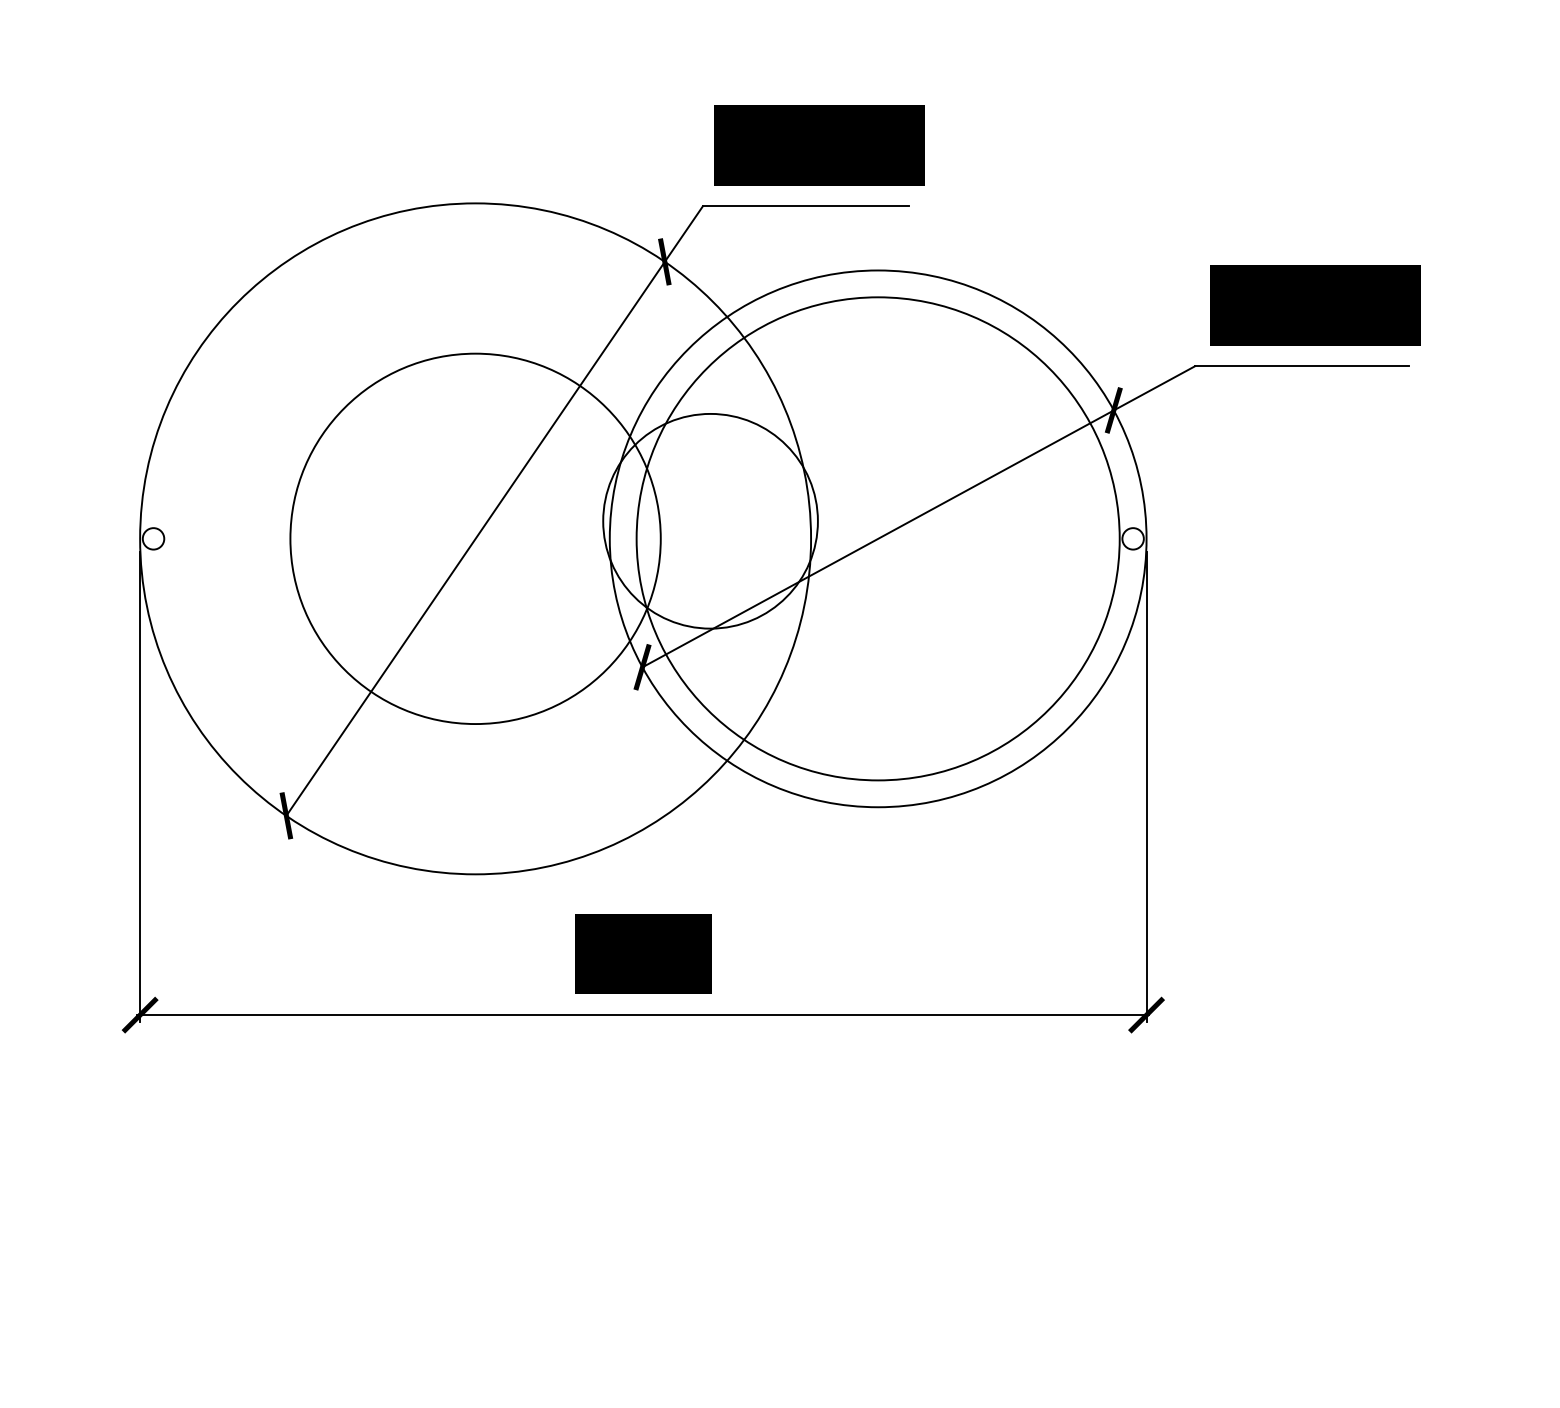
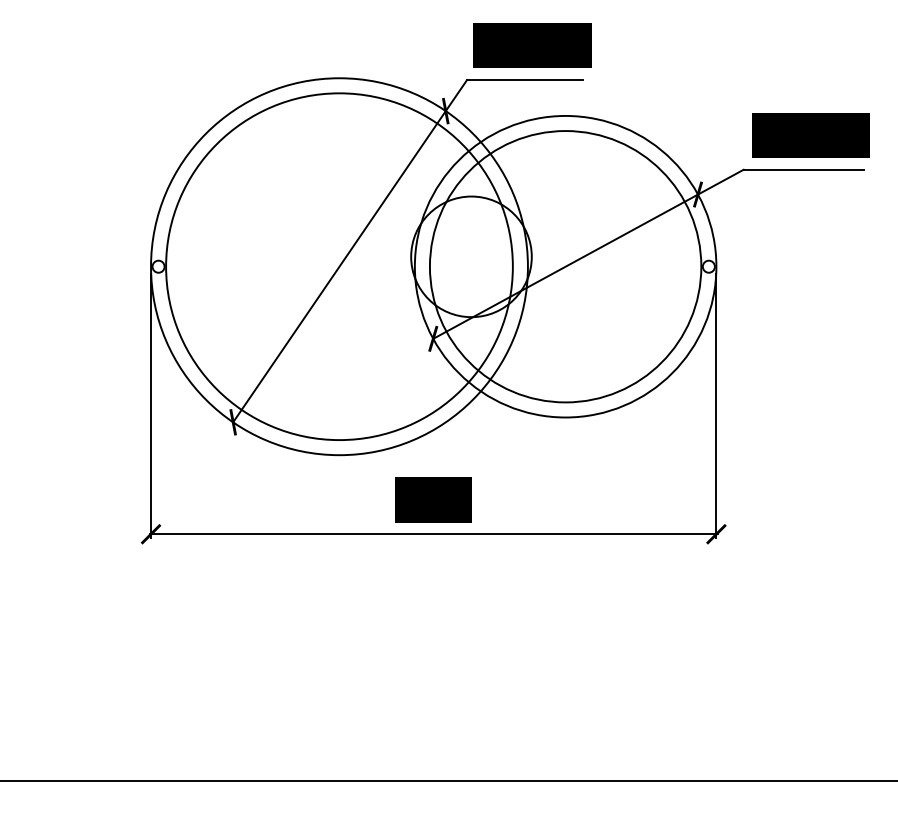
circle: (475, 538) -> (339, 266), size x1.67

